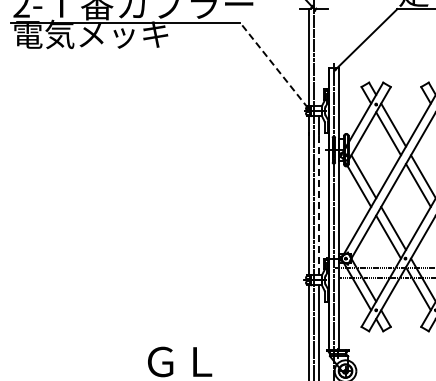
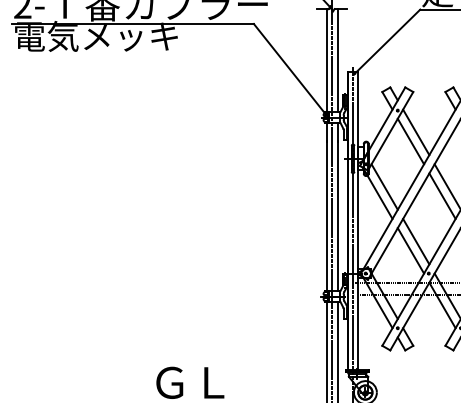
line: (319, 56) -> (337, 59), added
line: (274, 65) -> (290, 69), dashed -> solid
line: (319, 204) -> (337, 216), dashed -> solid

